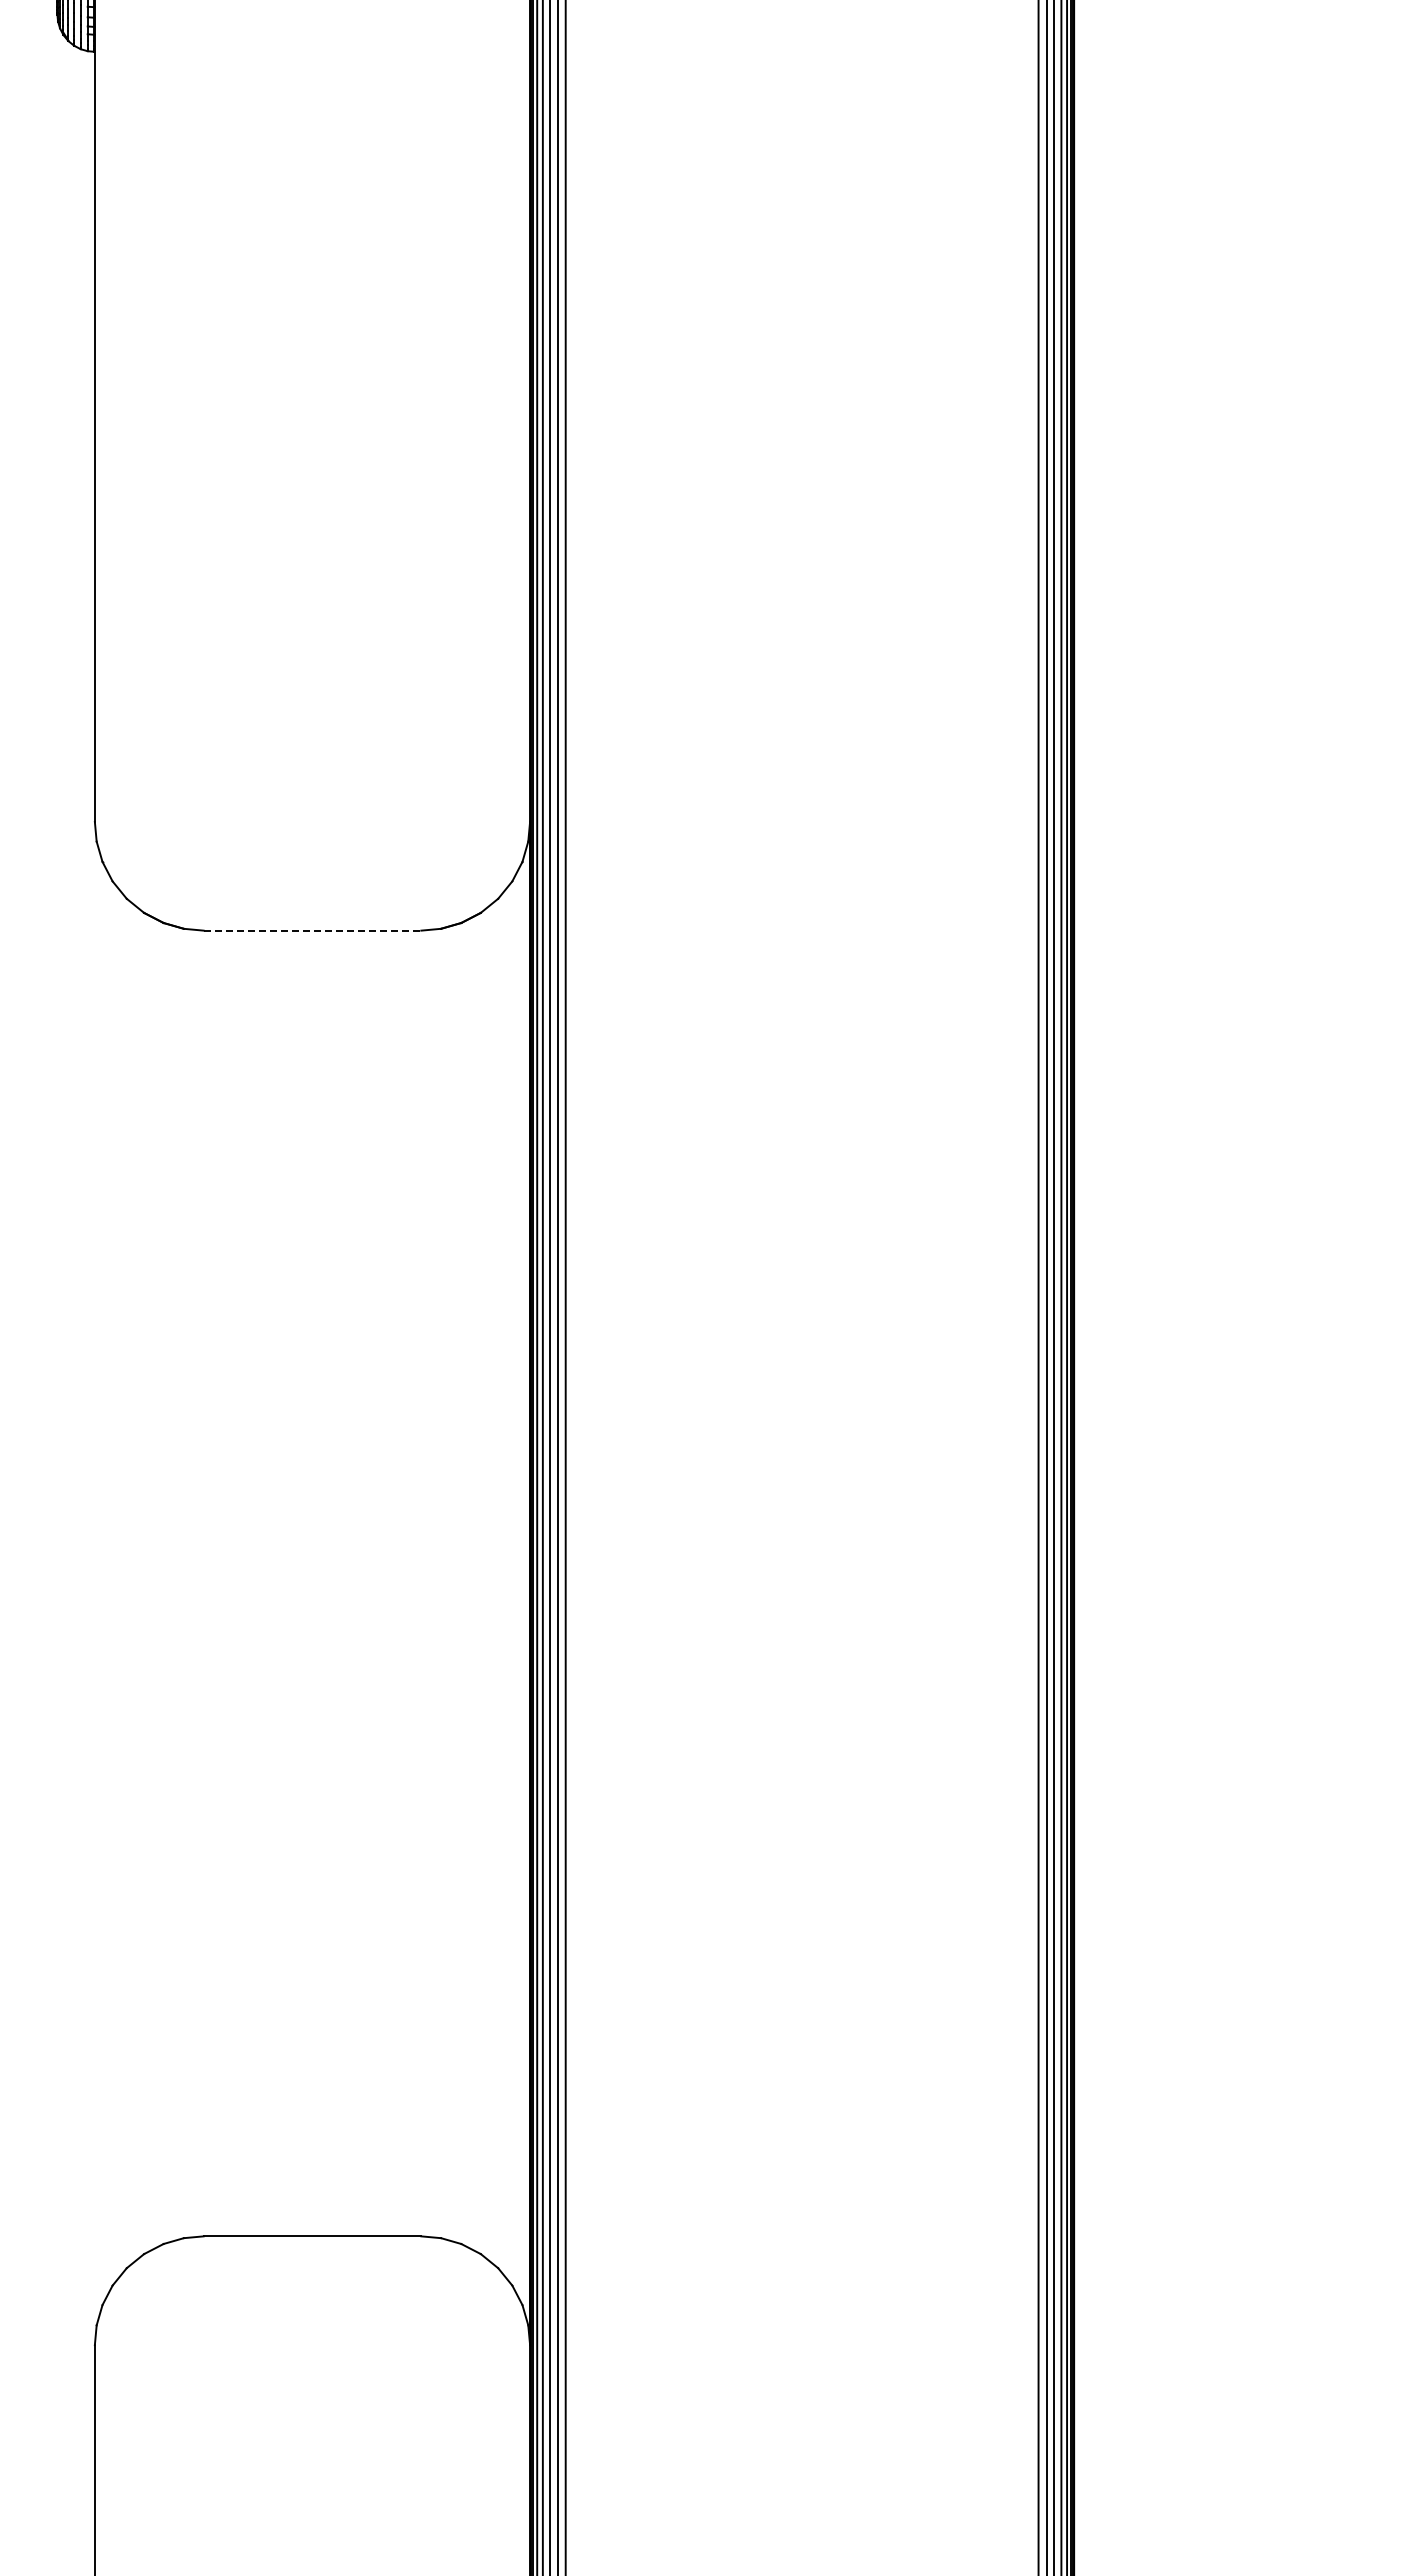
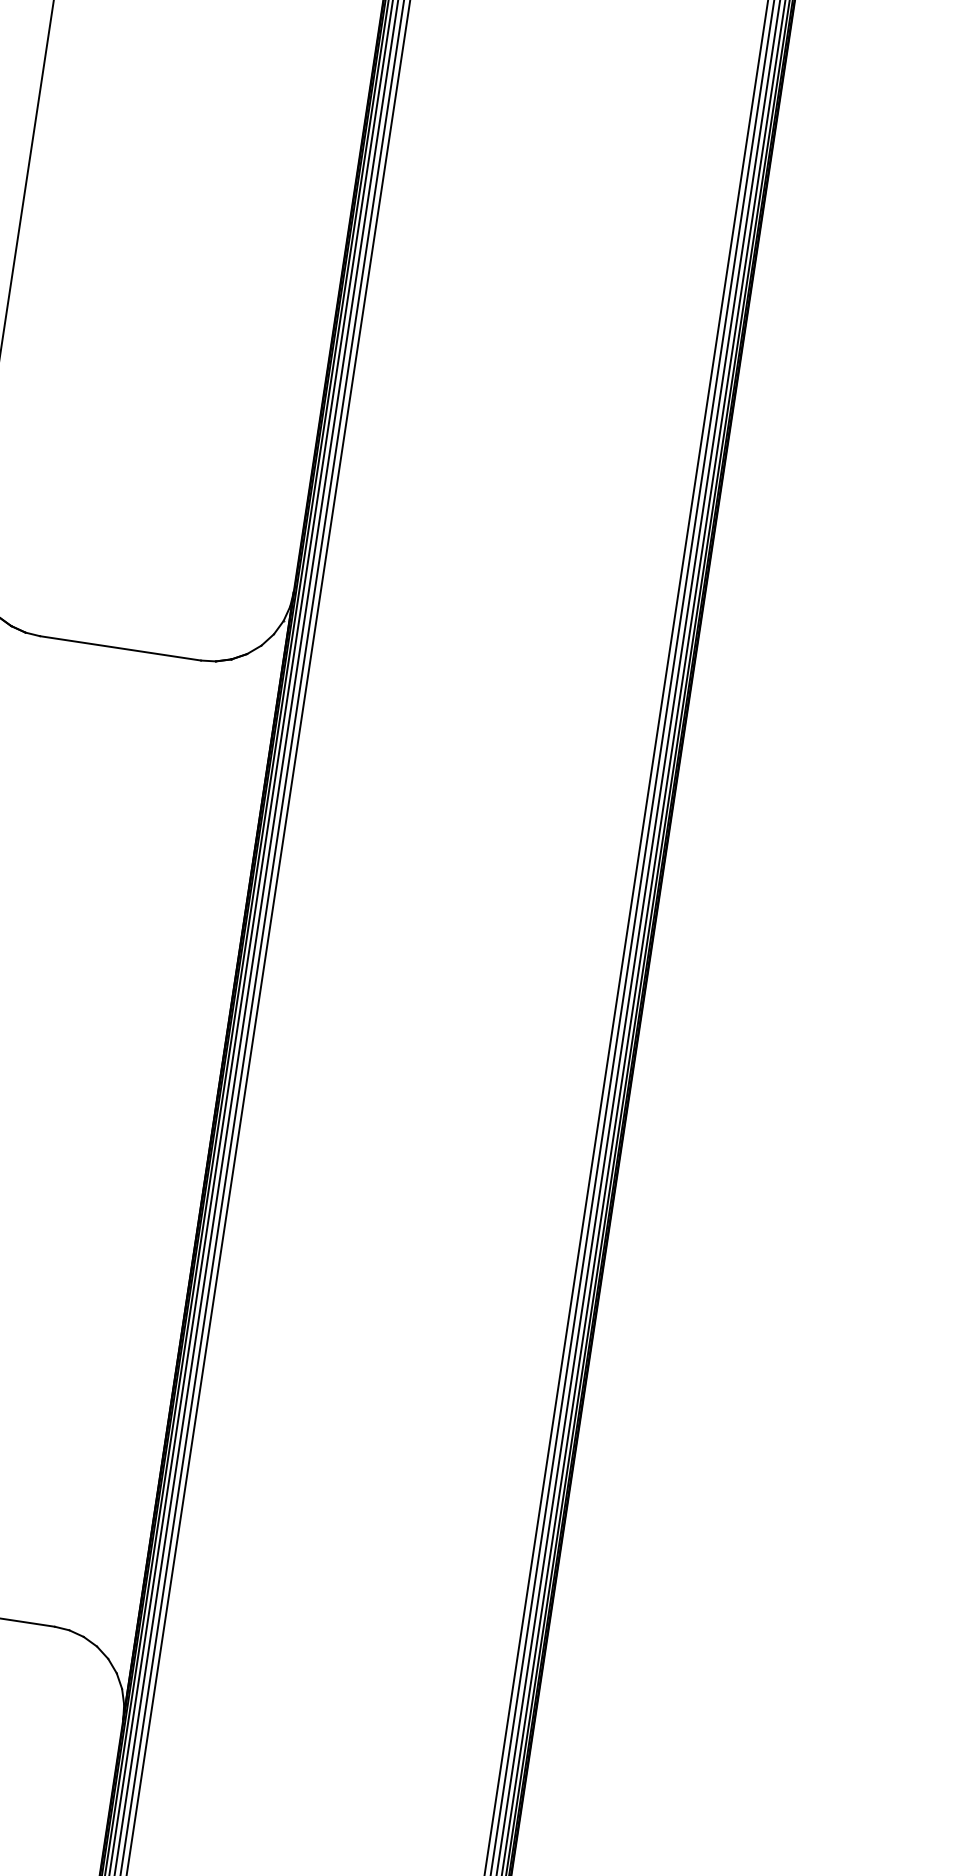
line: (312, 930) -> (120, 648), dashed -> solid

